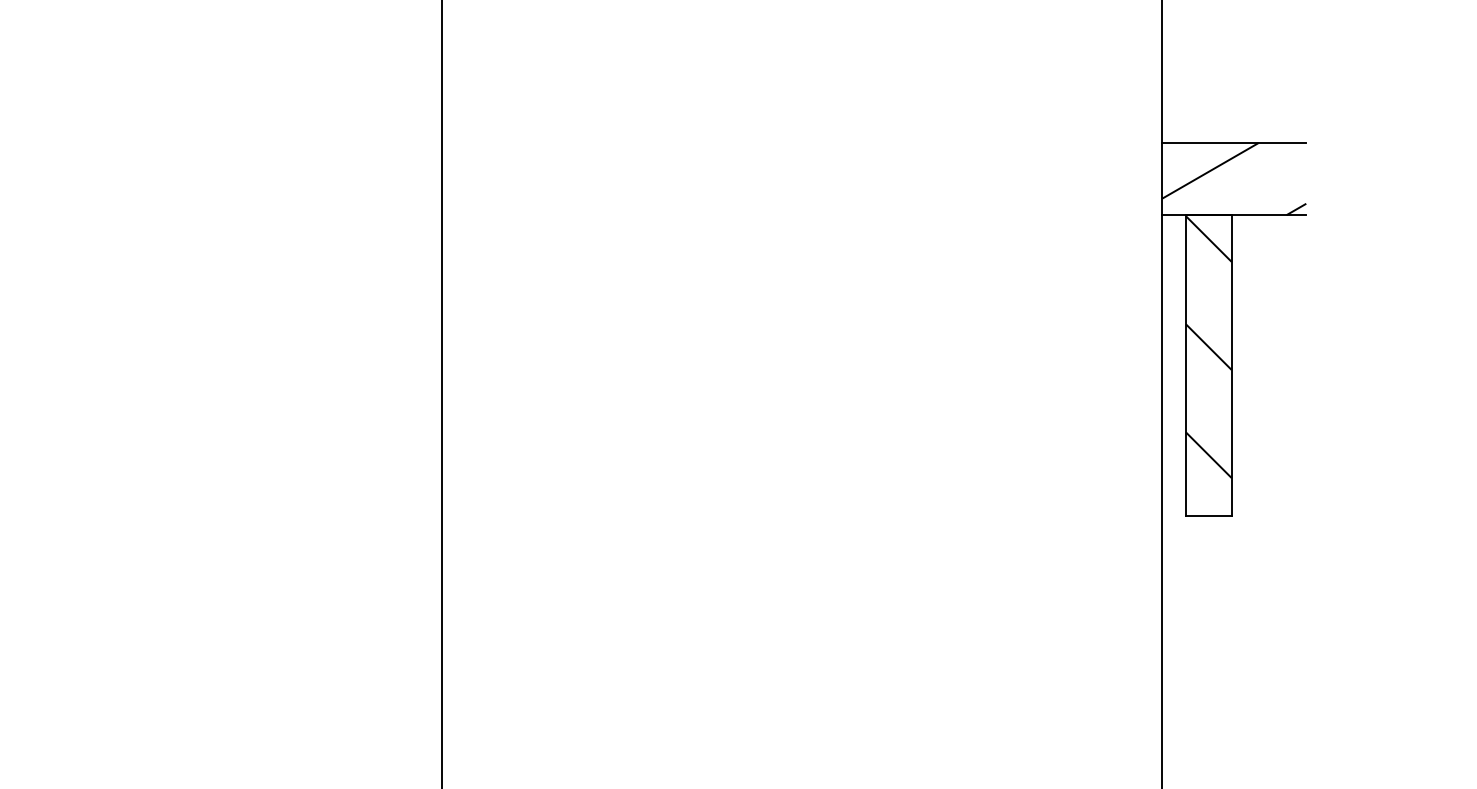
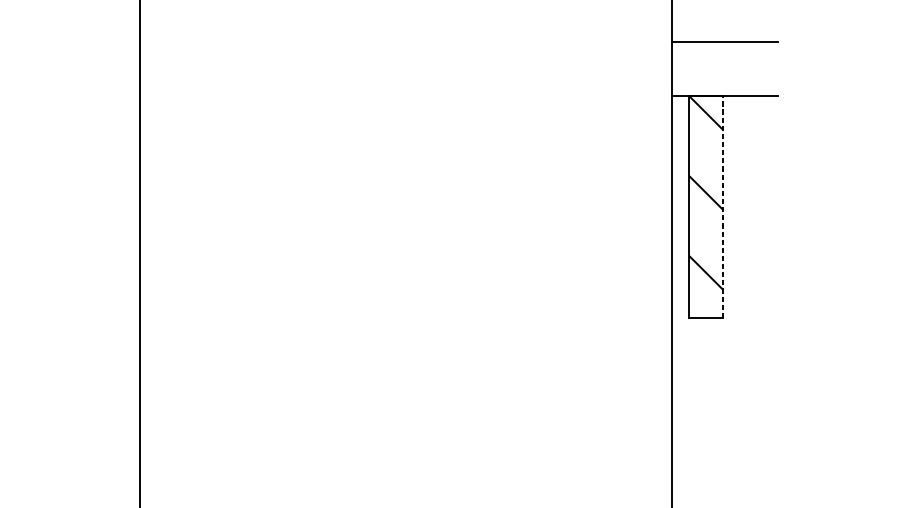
hatch: (1233, 178) -> (724, 68), removed
line: (1231, 365) -> (723, 206), solid -> dashed

